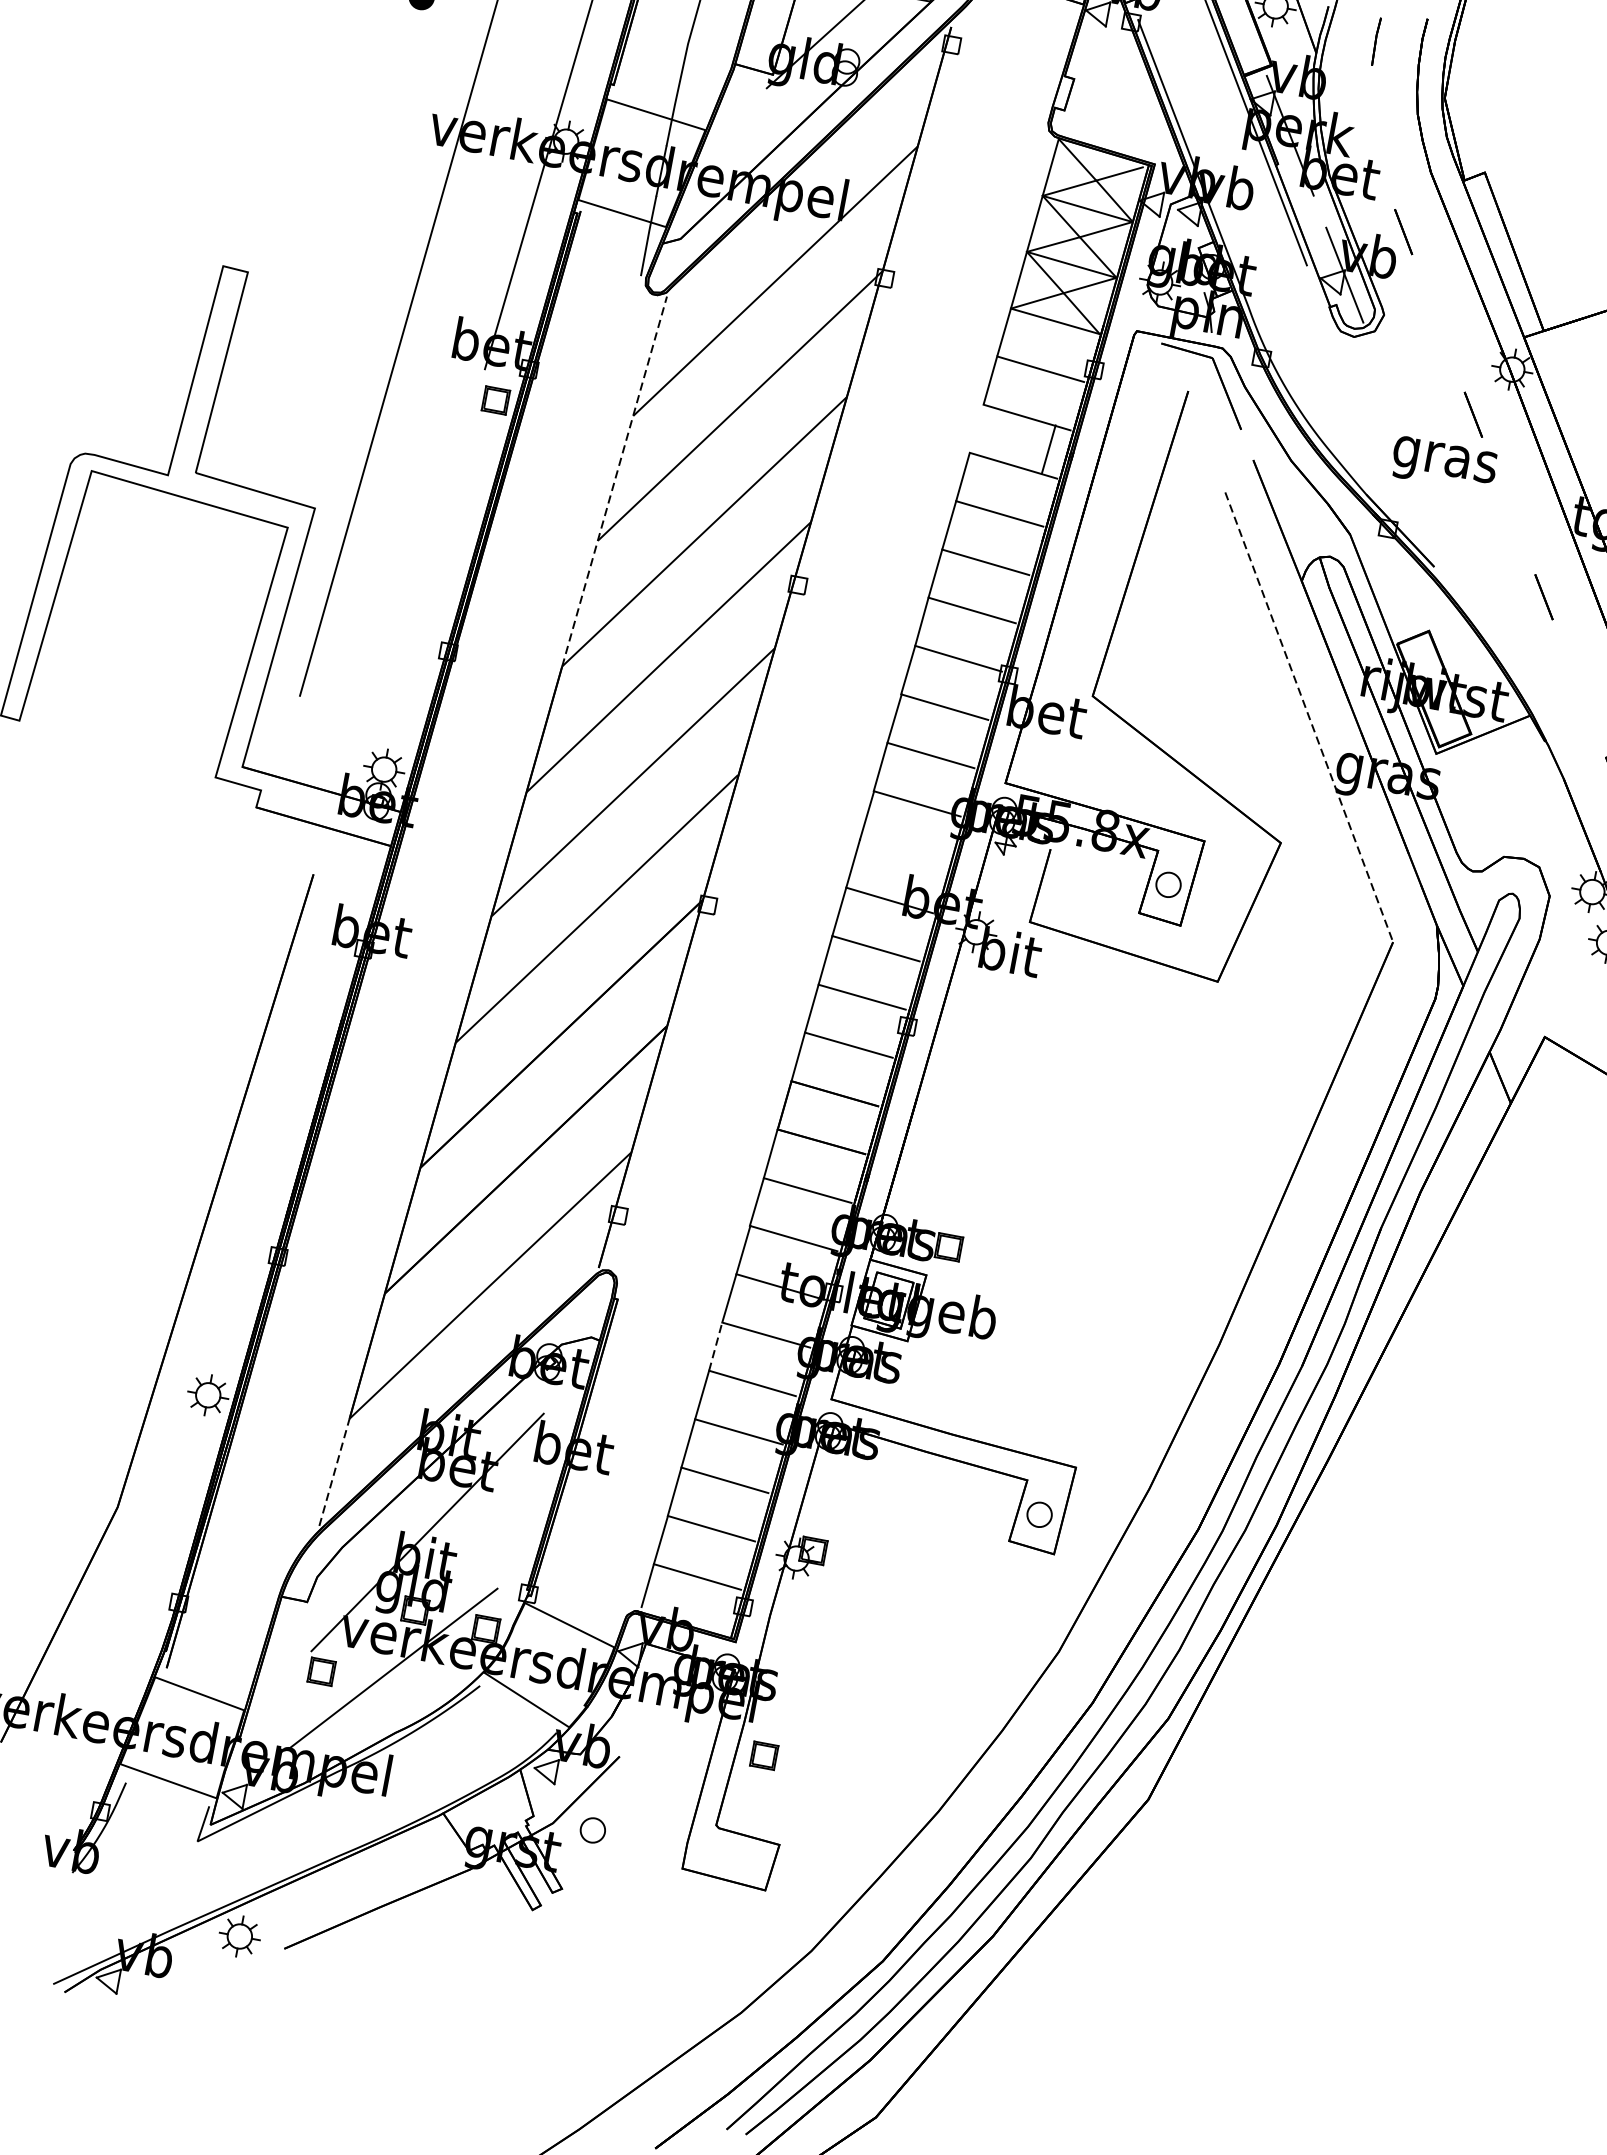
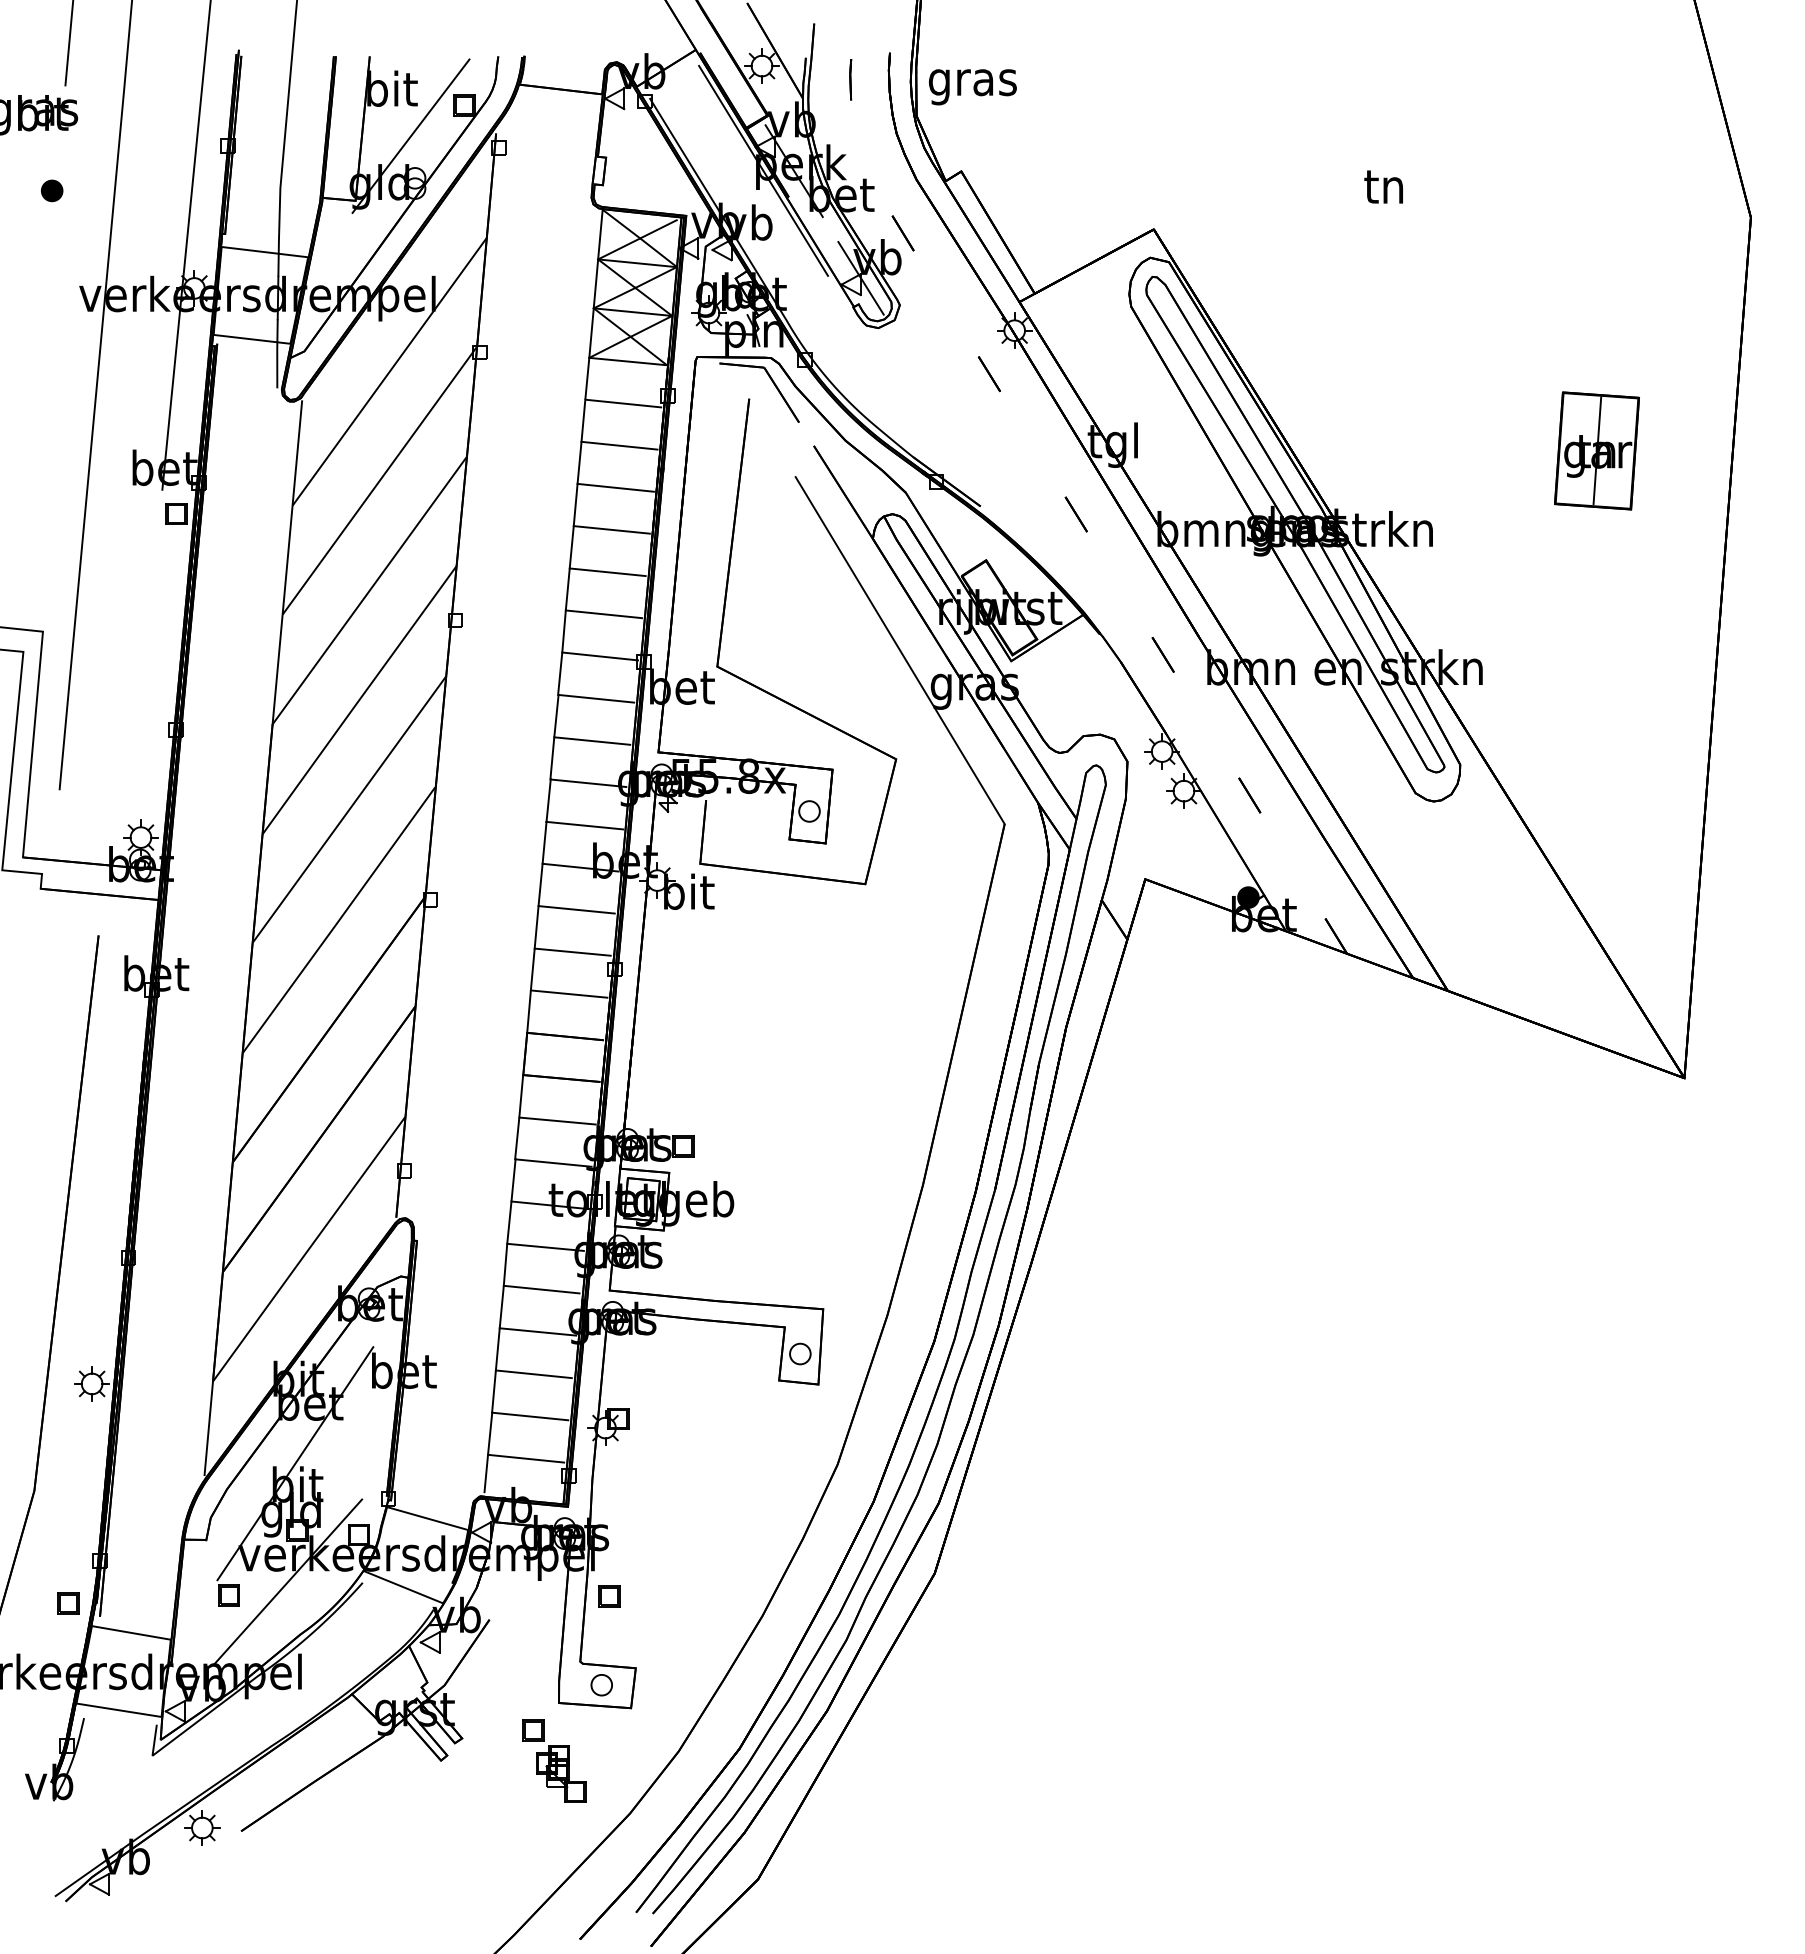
line: (1048, 449) -> (579, 462), moved
text: (1443, 465) -> (972, 87), moved
line: (614, 481) -> (287, 562), dashed -> solid
line: (1309, 717) -> (900, 650), dashed -> solid
line: (903, 852) -> (584, 825), added
line: (715, 1346) -> (505, 1264), dashed -> solid
line: (334, 1472) -> (208, 1428), dashed -> solid
part: (132, 1645) -> (68, 1603), added
part: (592, 1830) -> (601, 1685), moved
part: (664, 1934) -> (554, 1760), added

